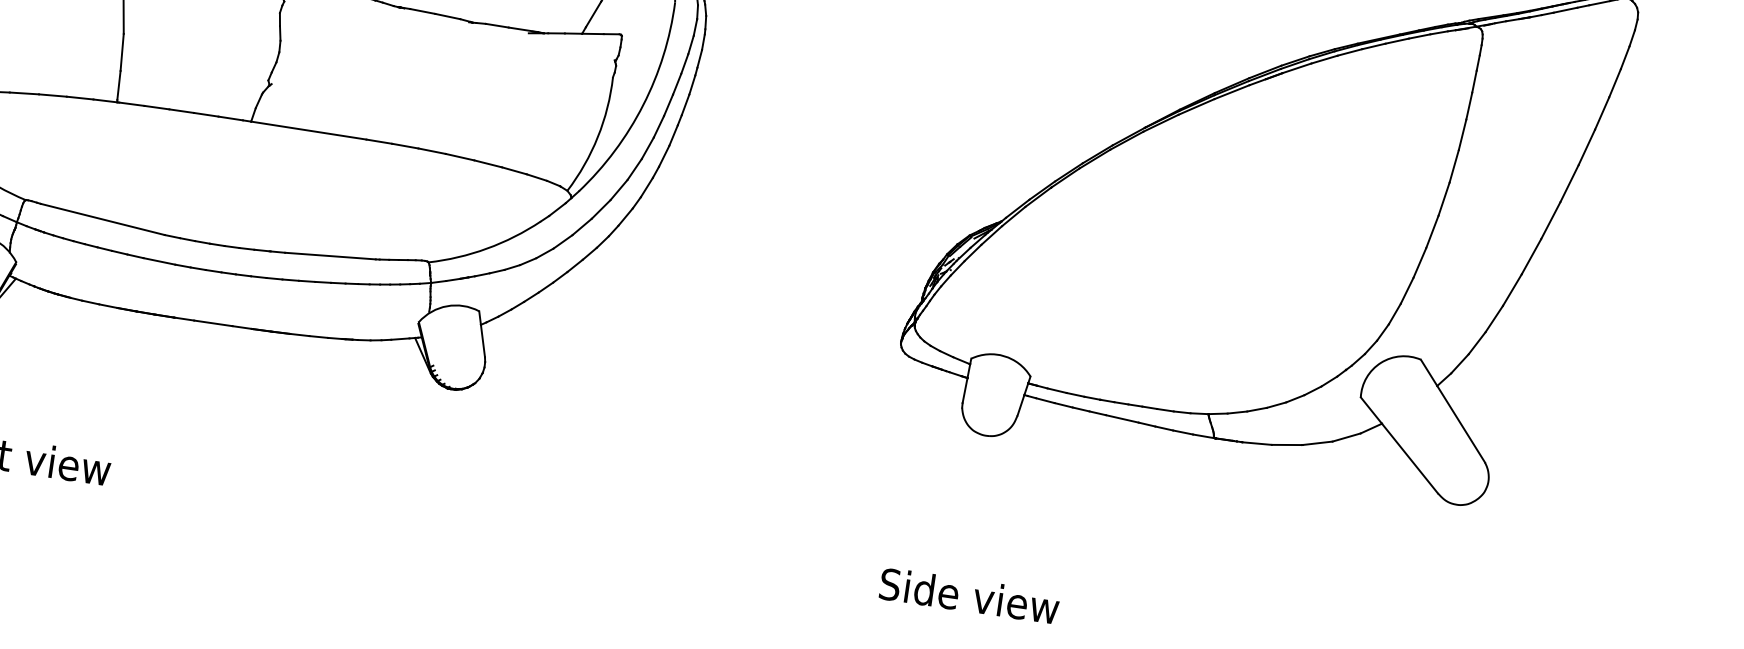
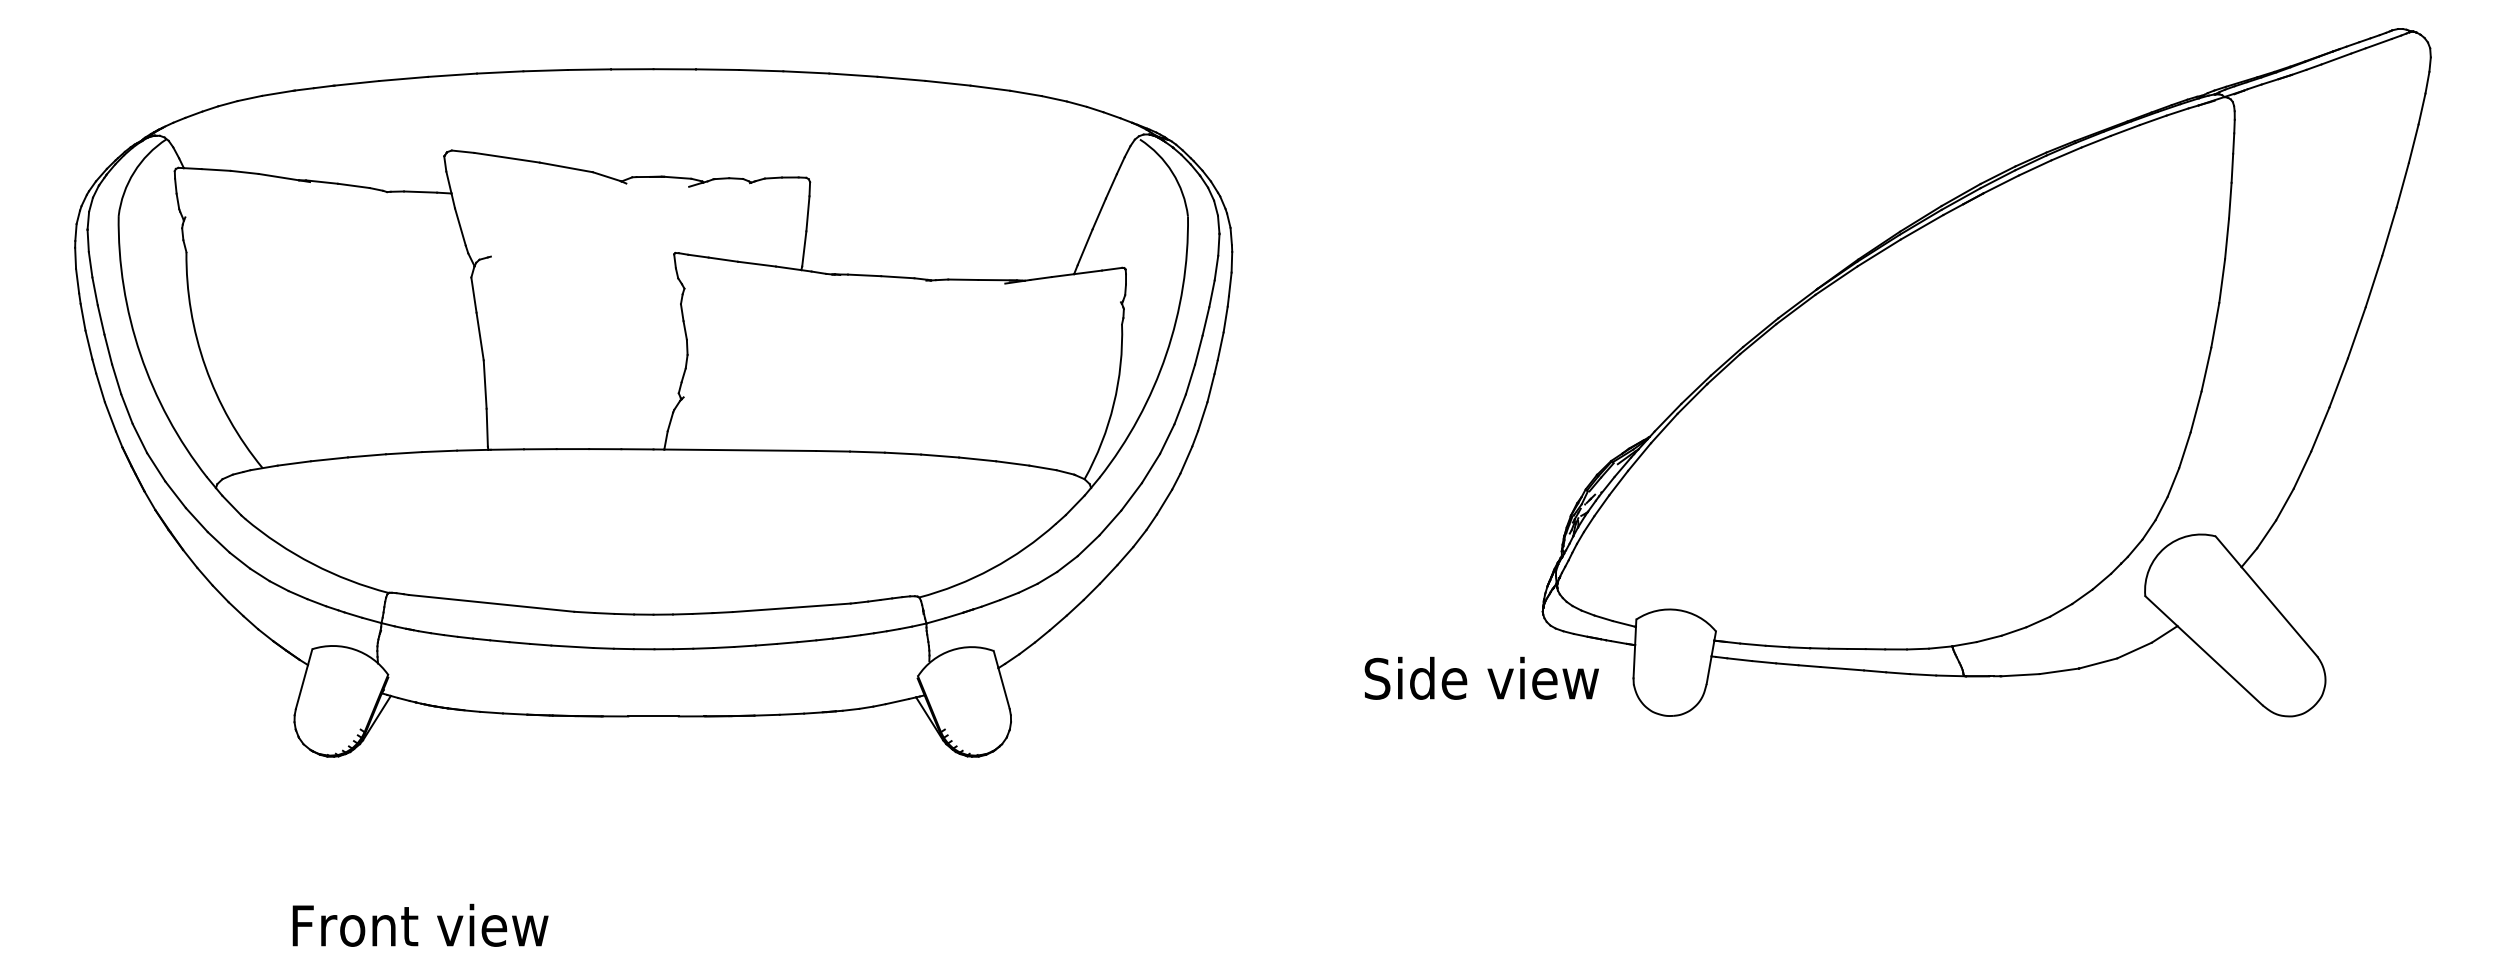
text: (969, 595) -> (1481, 677), moved

